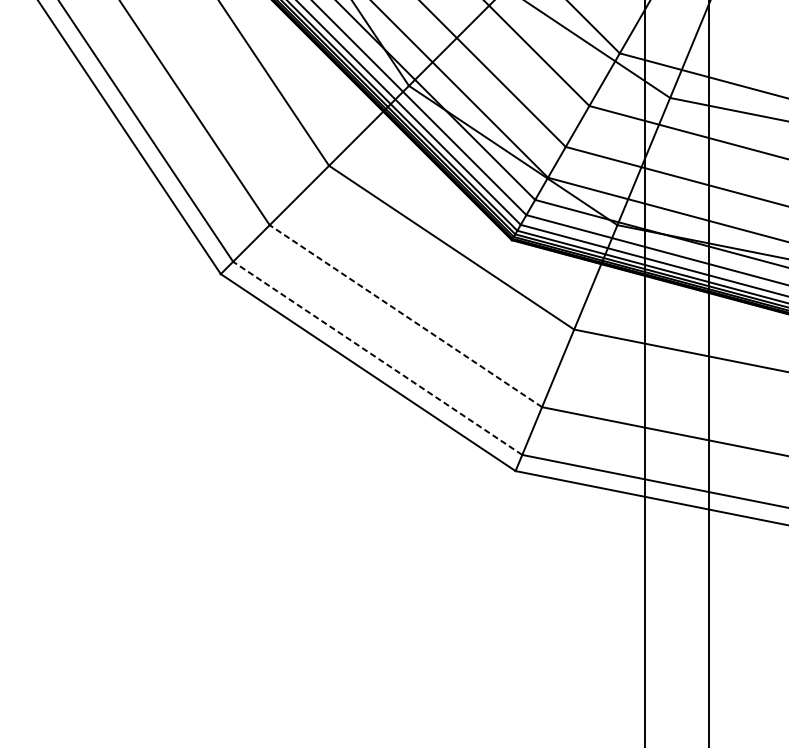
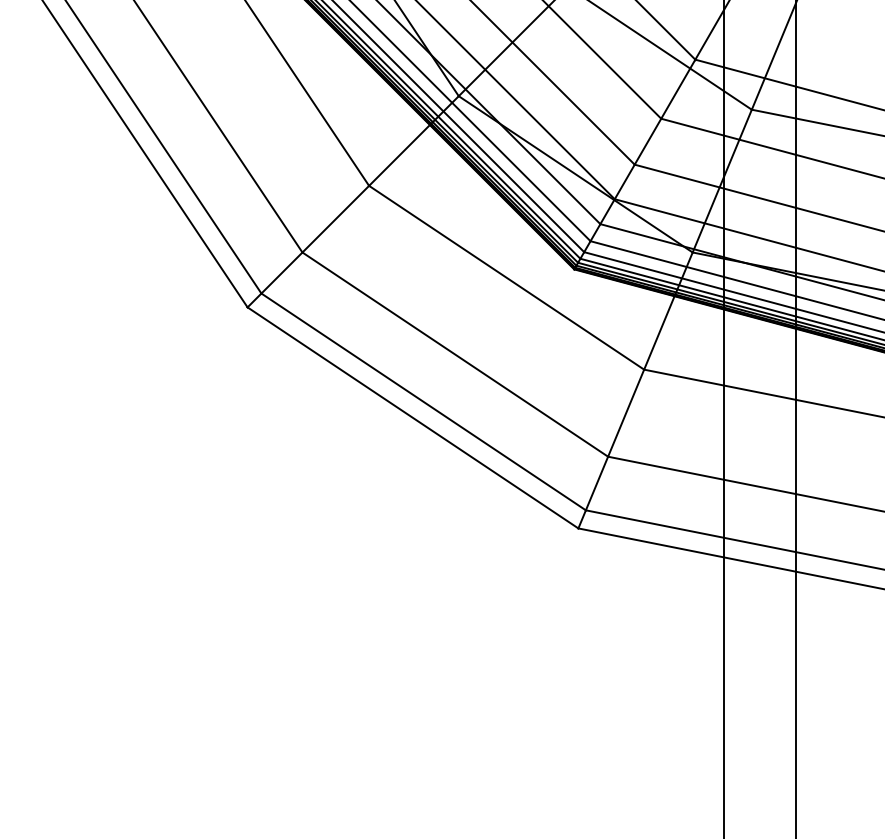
line: (406, 316) -> (455, 354), dashed -> solid
line: (377, 357) -> (423, 401), dashed -> solid

